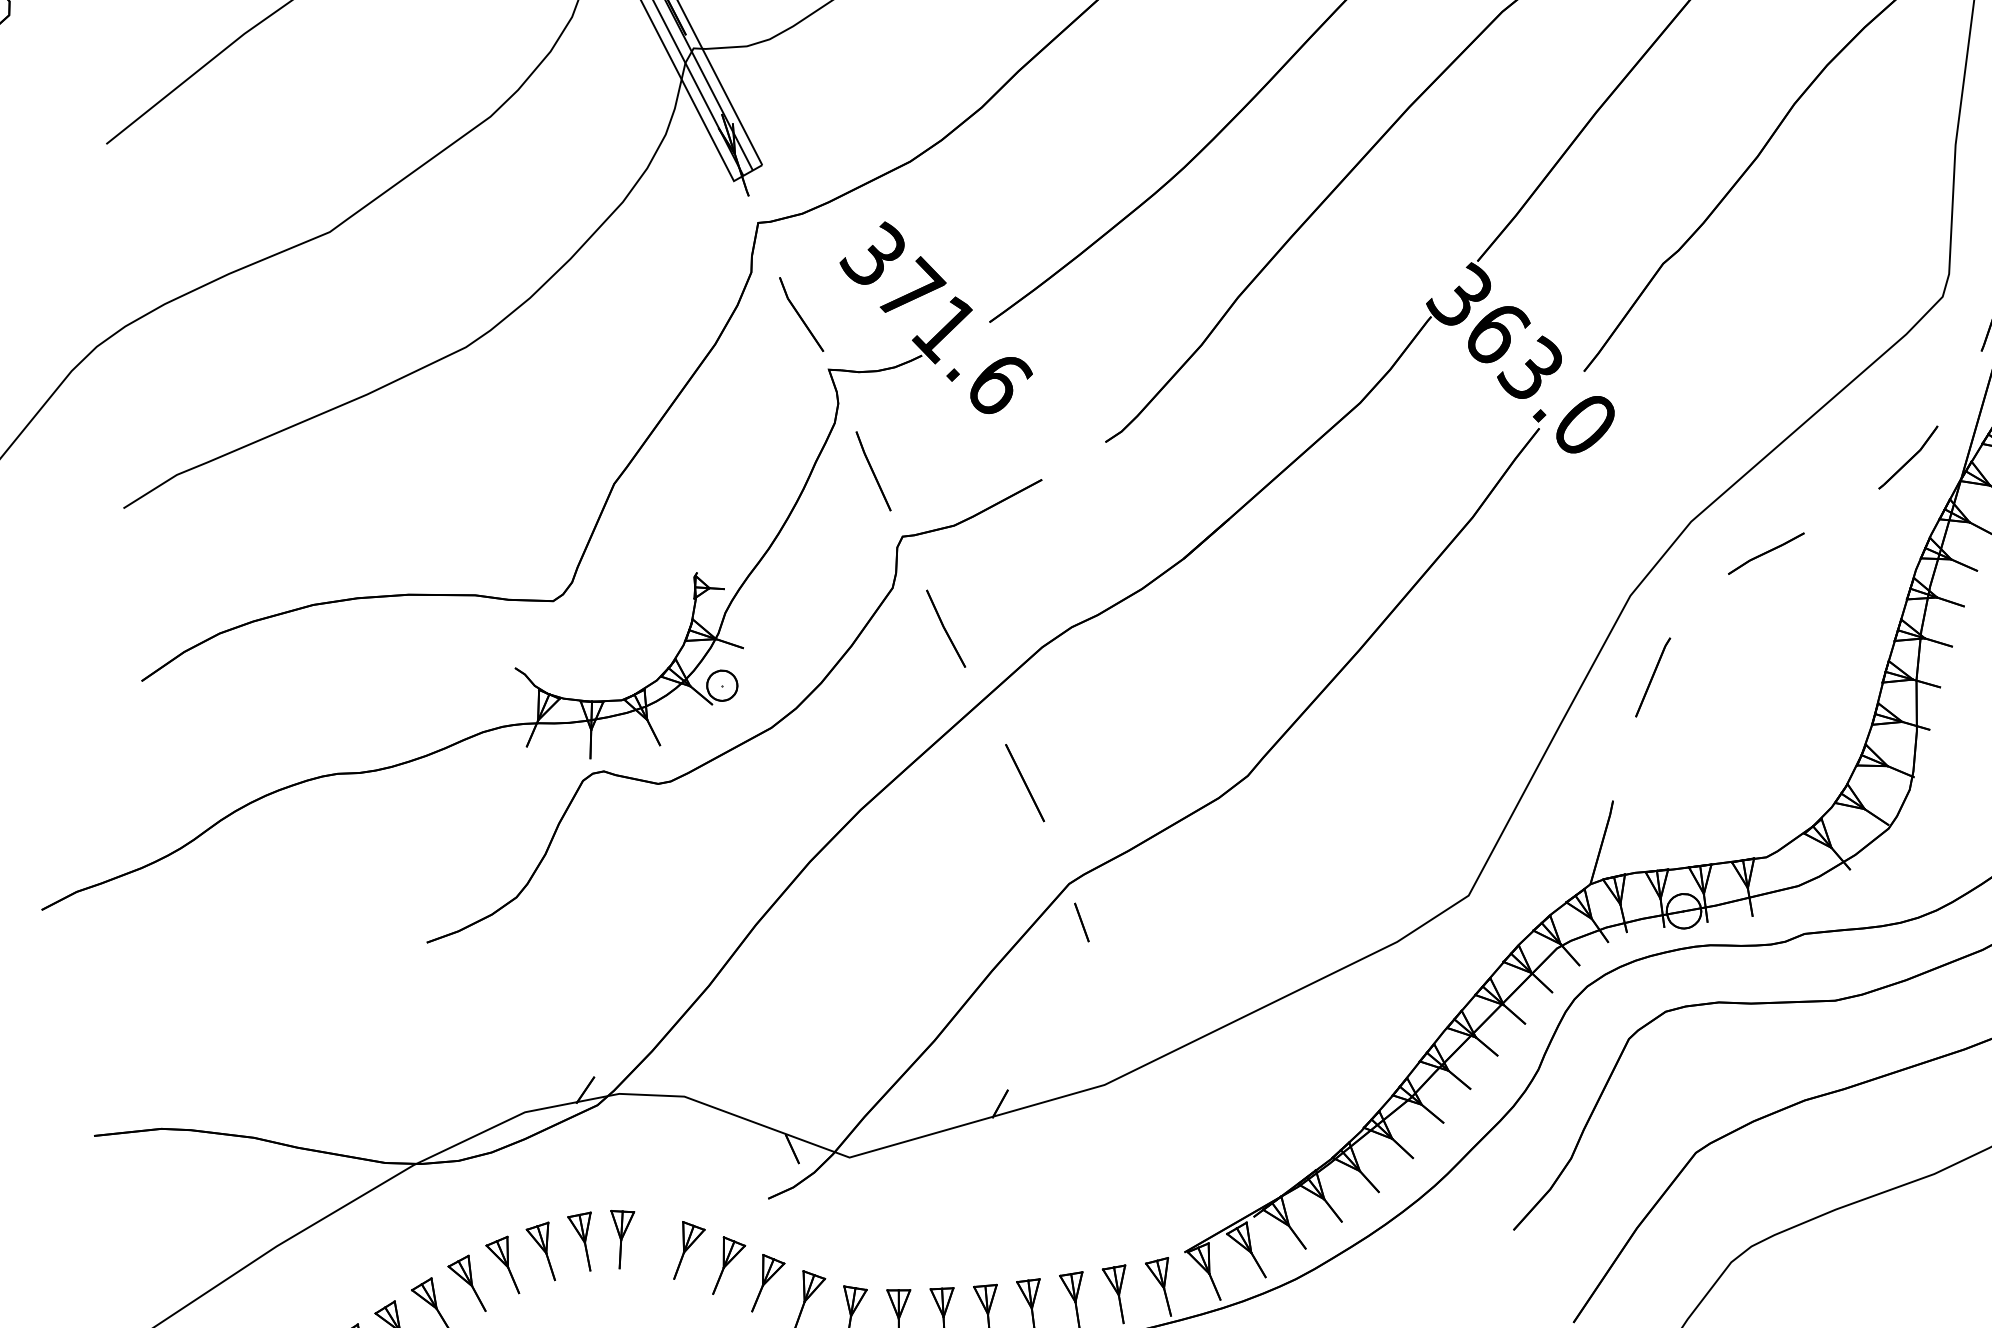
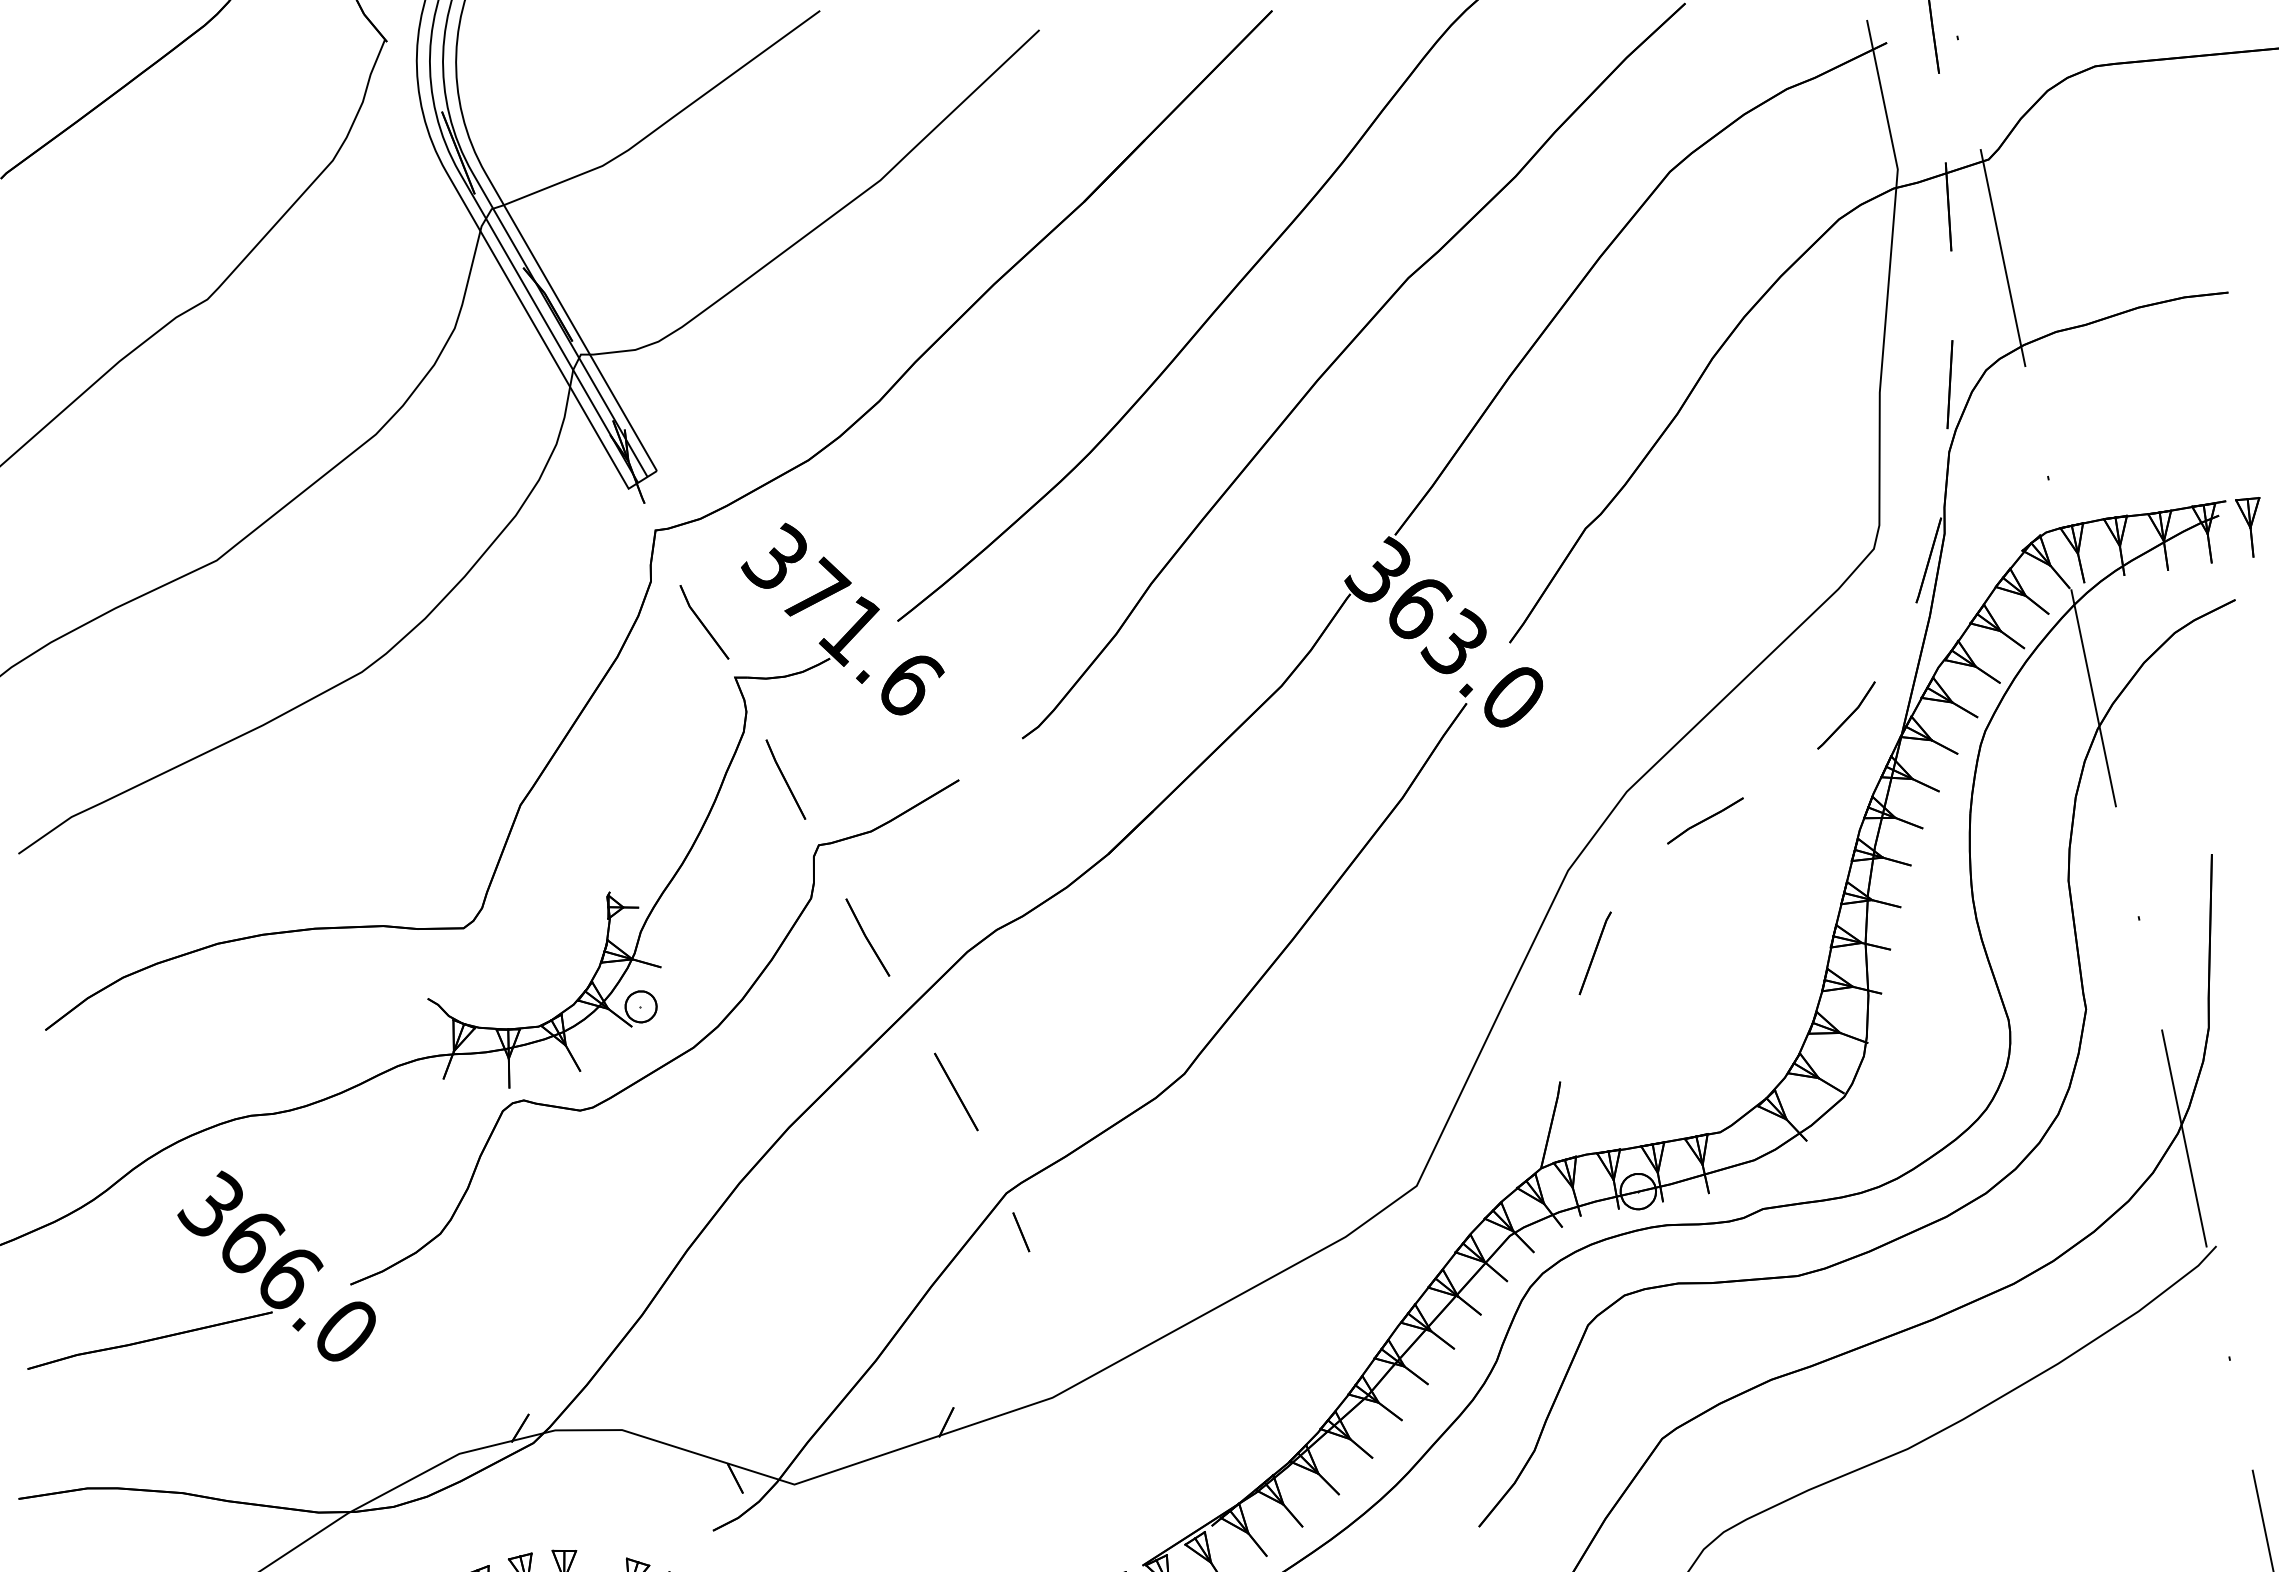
part: (304, 914) -> (223, 1261), added

